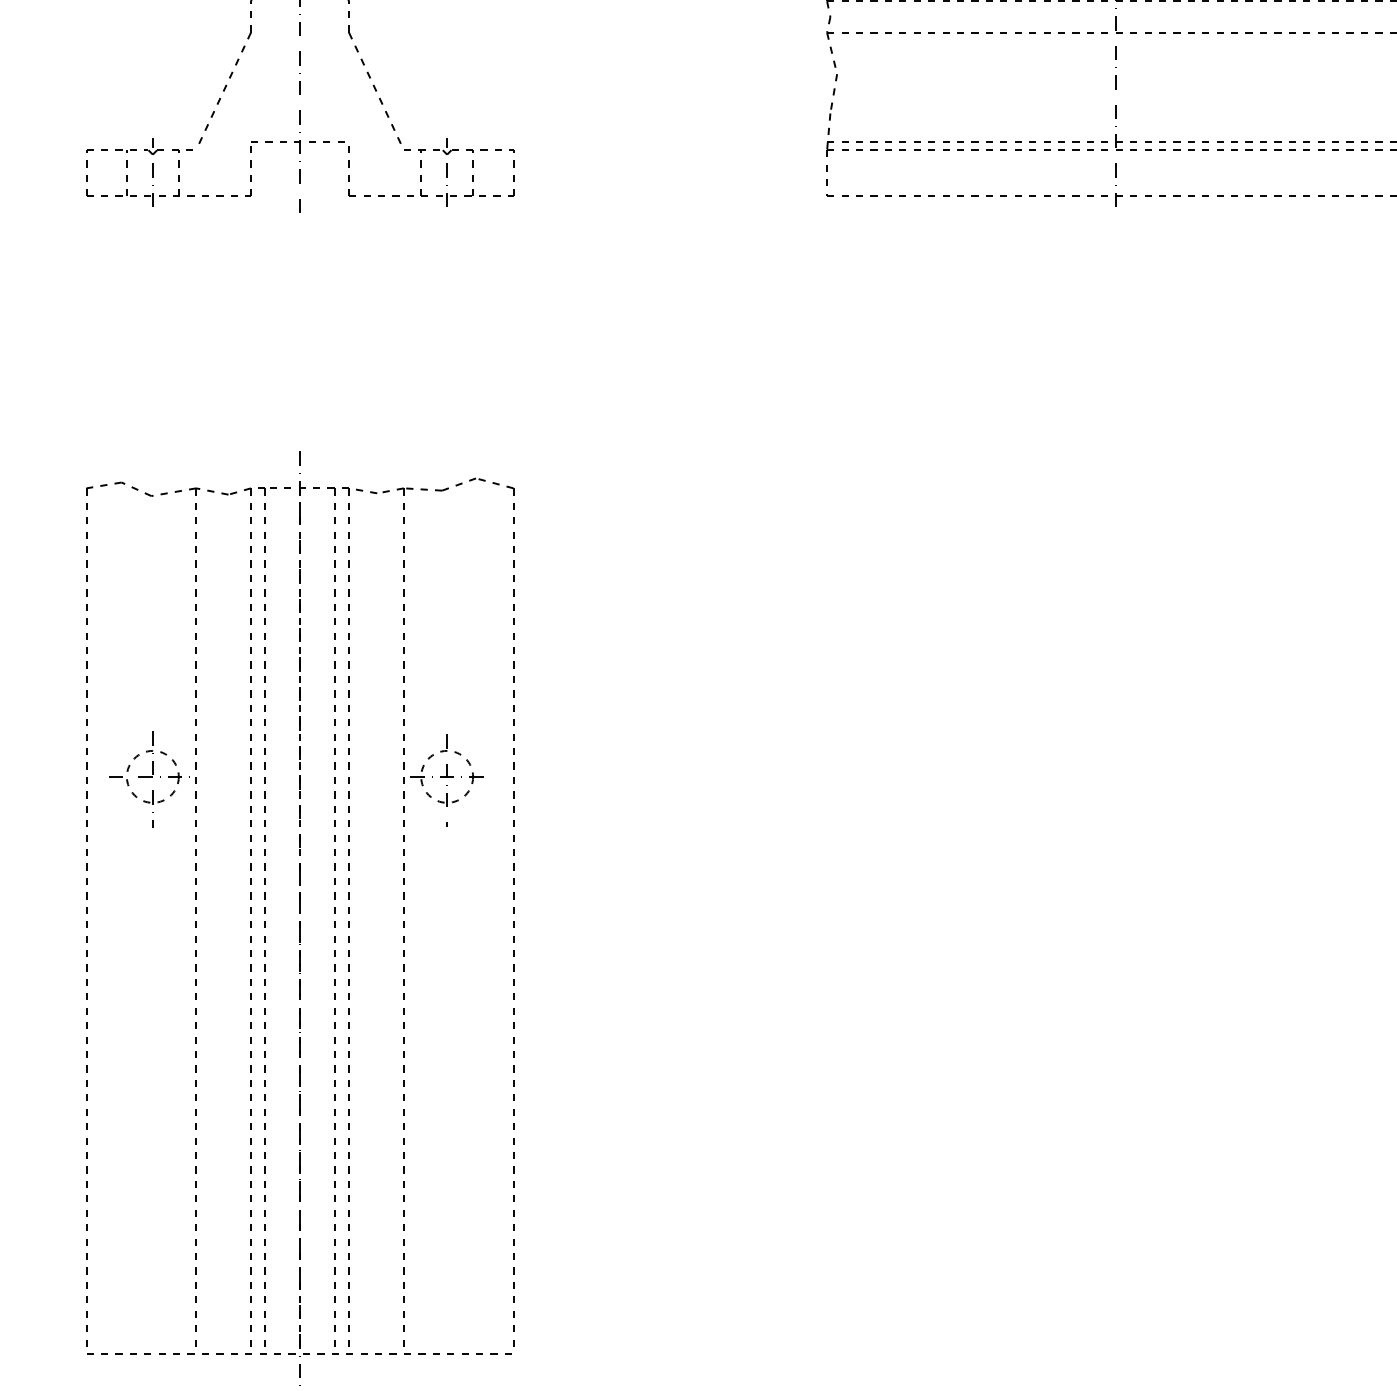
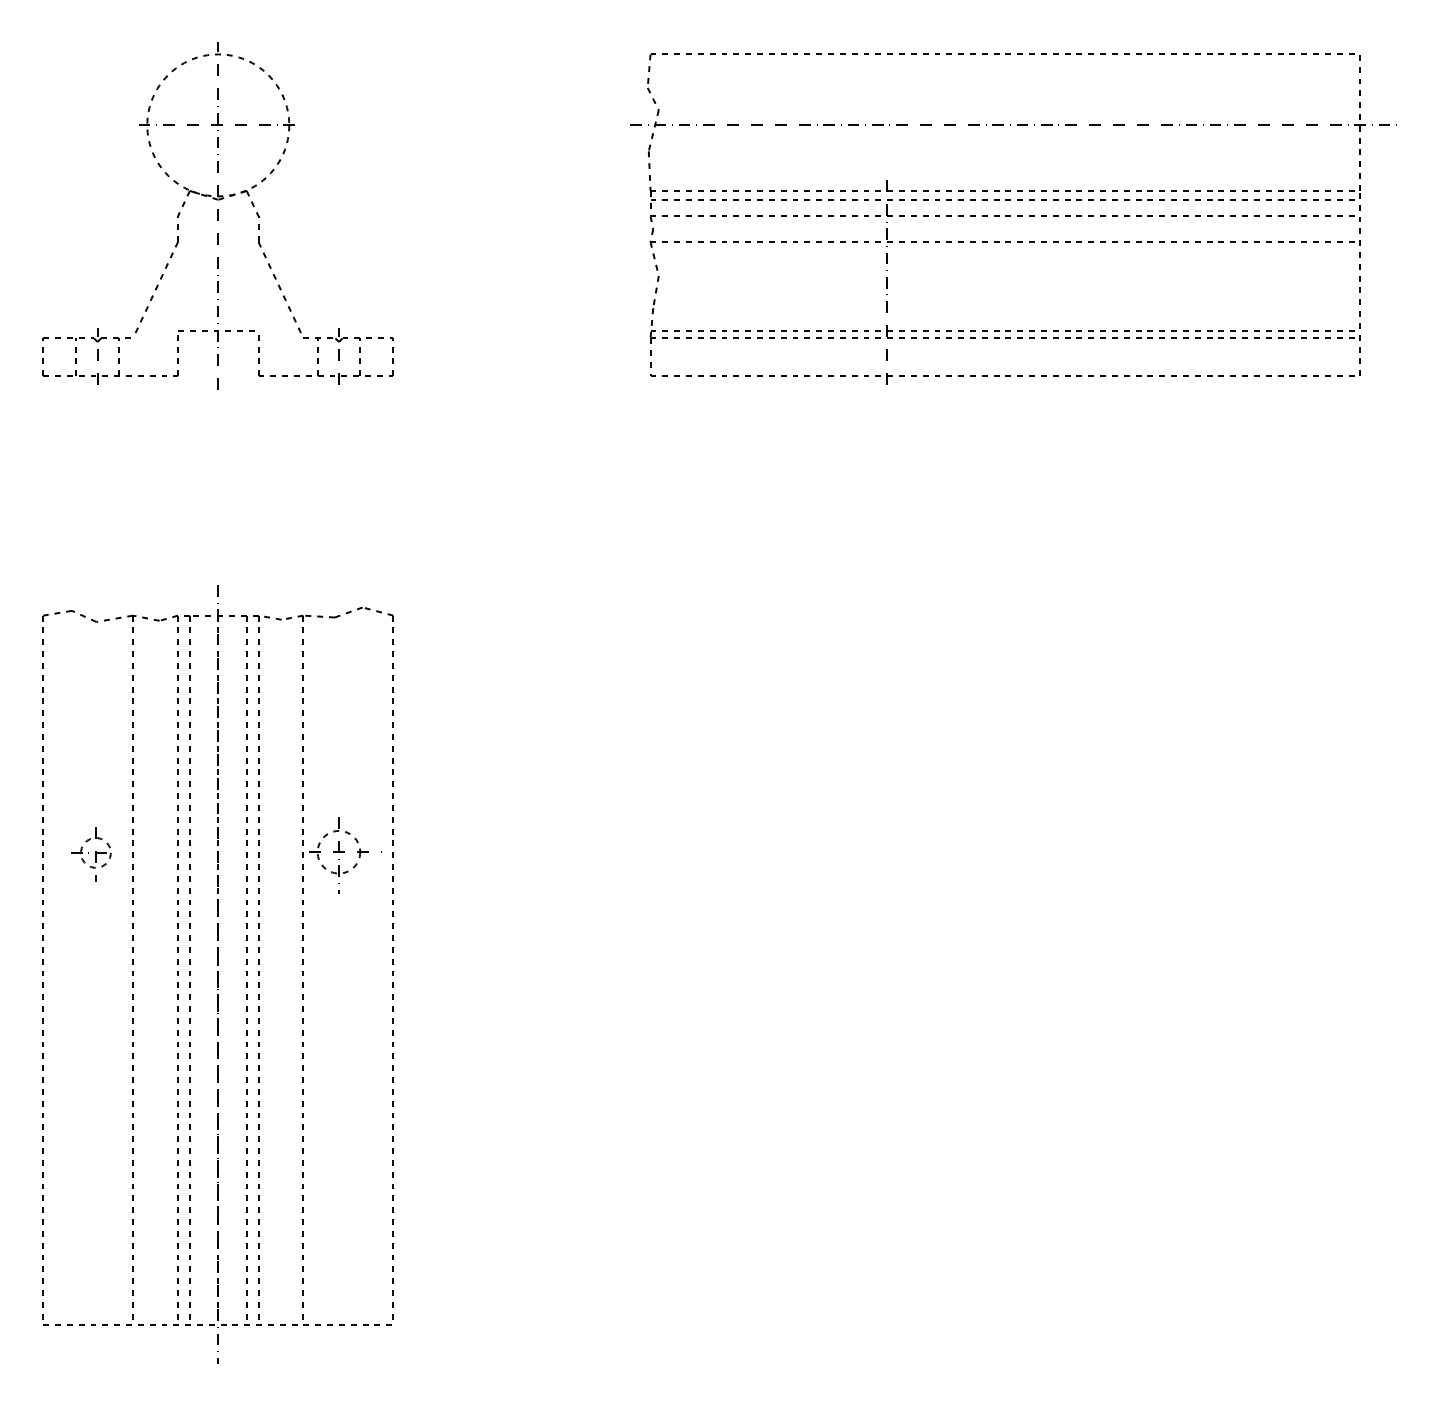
part: (145, 779) -> (91, 854), size x0.7

